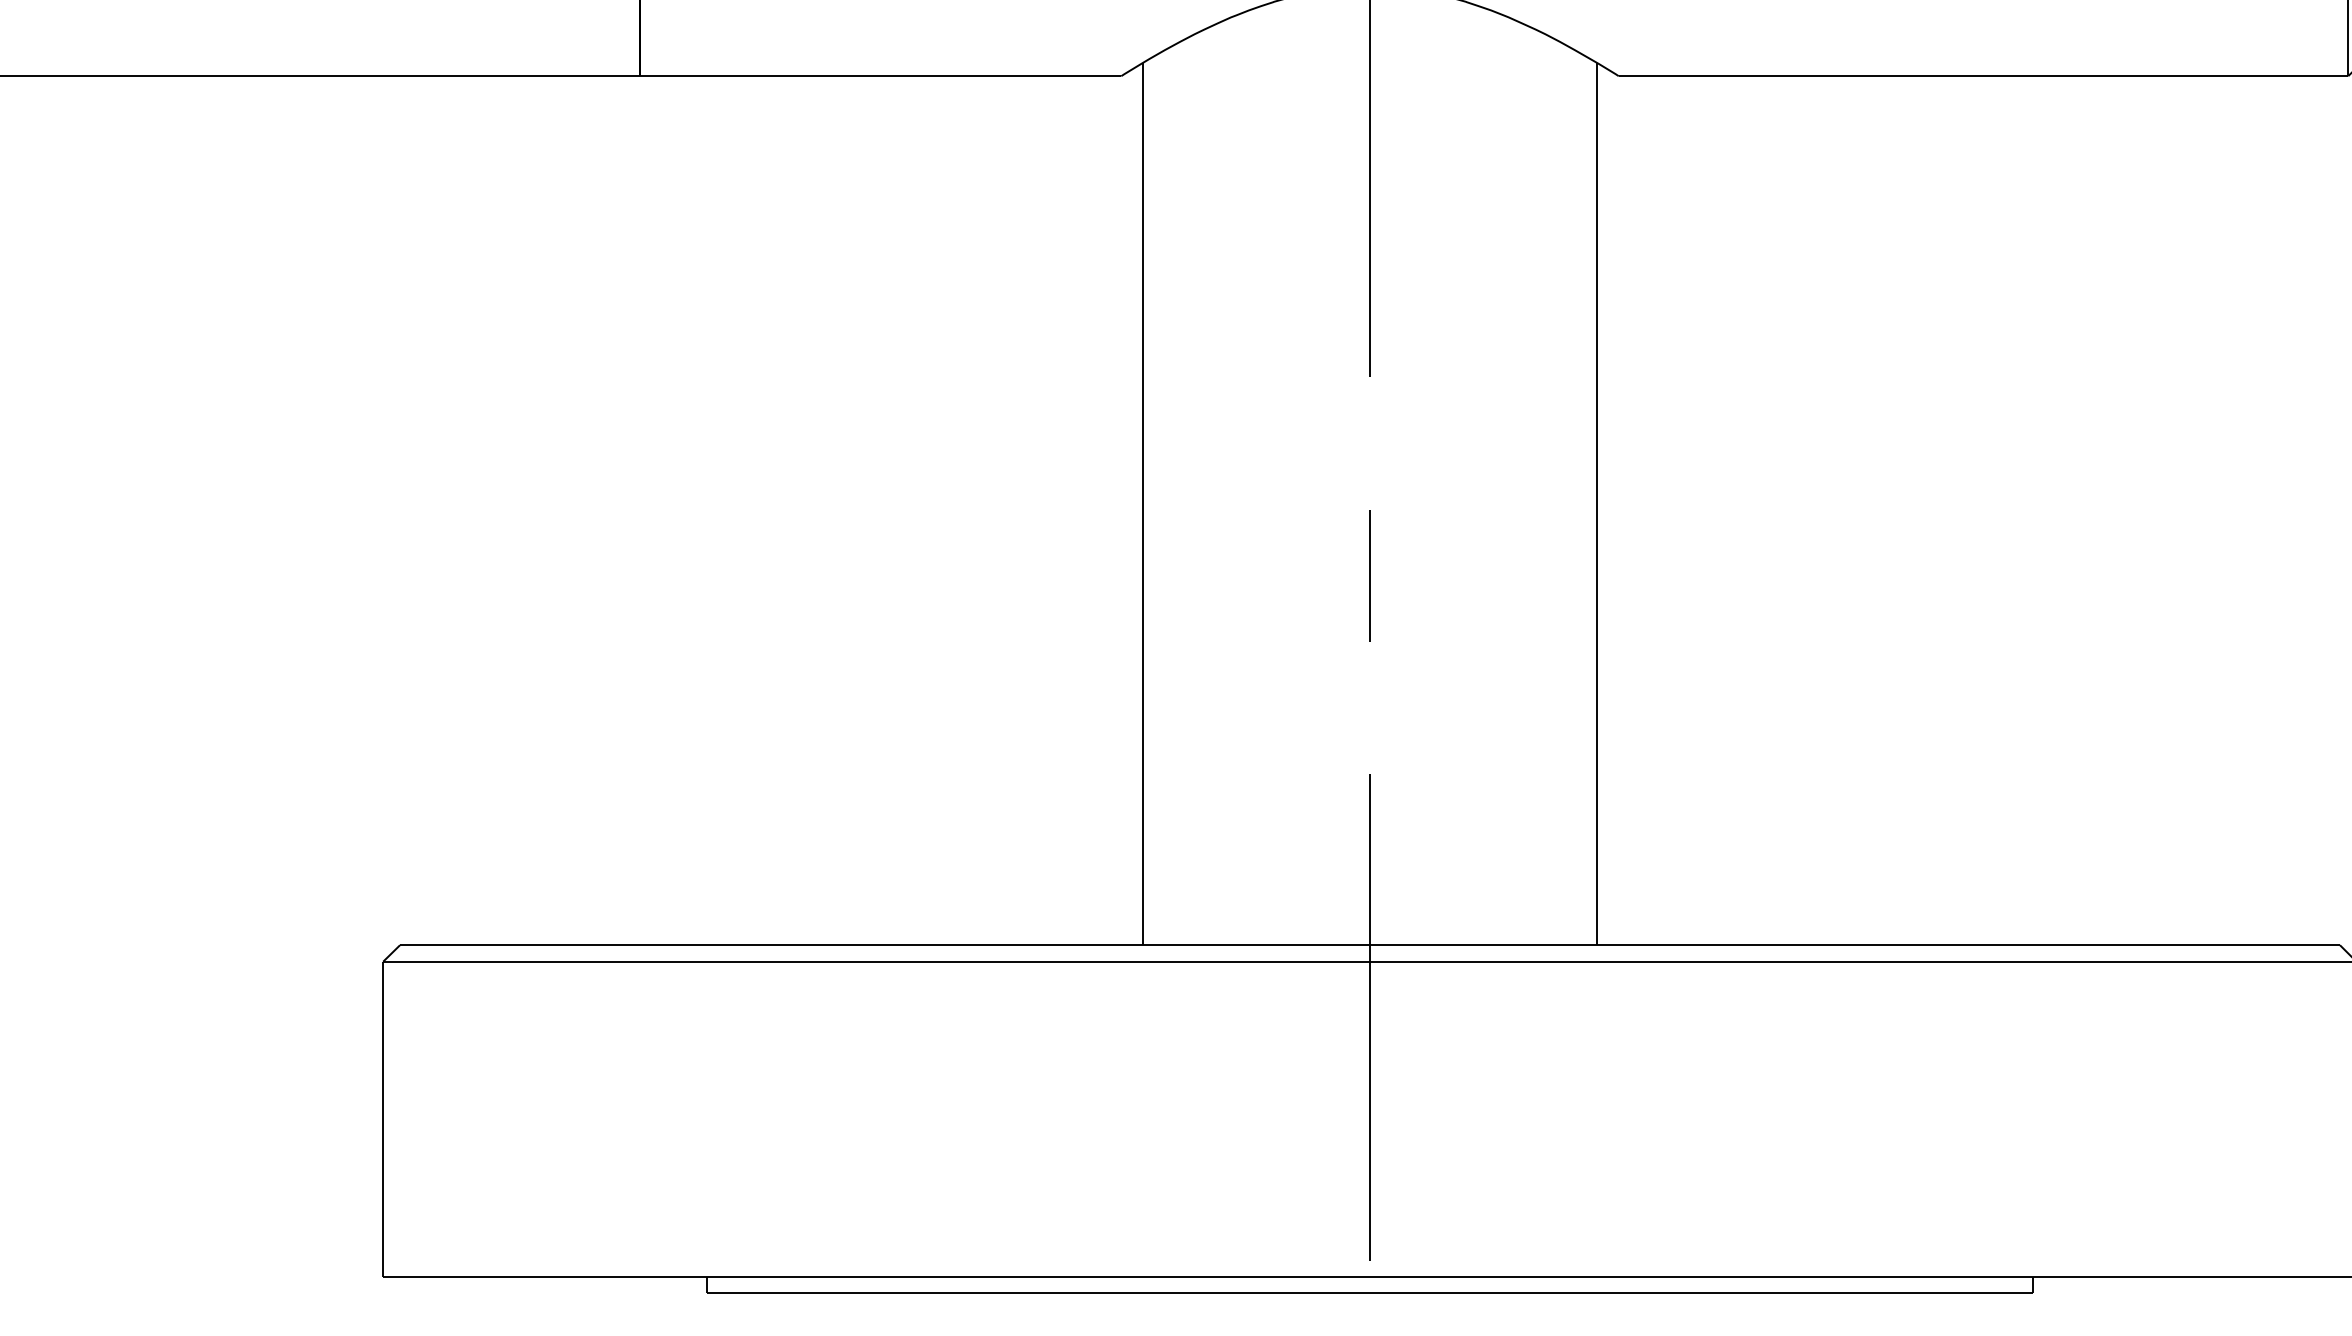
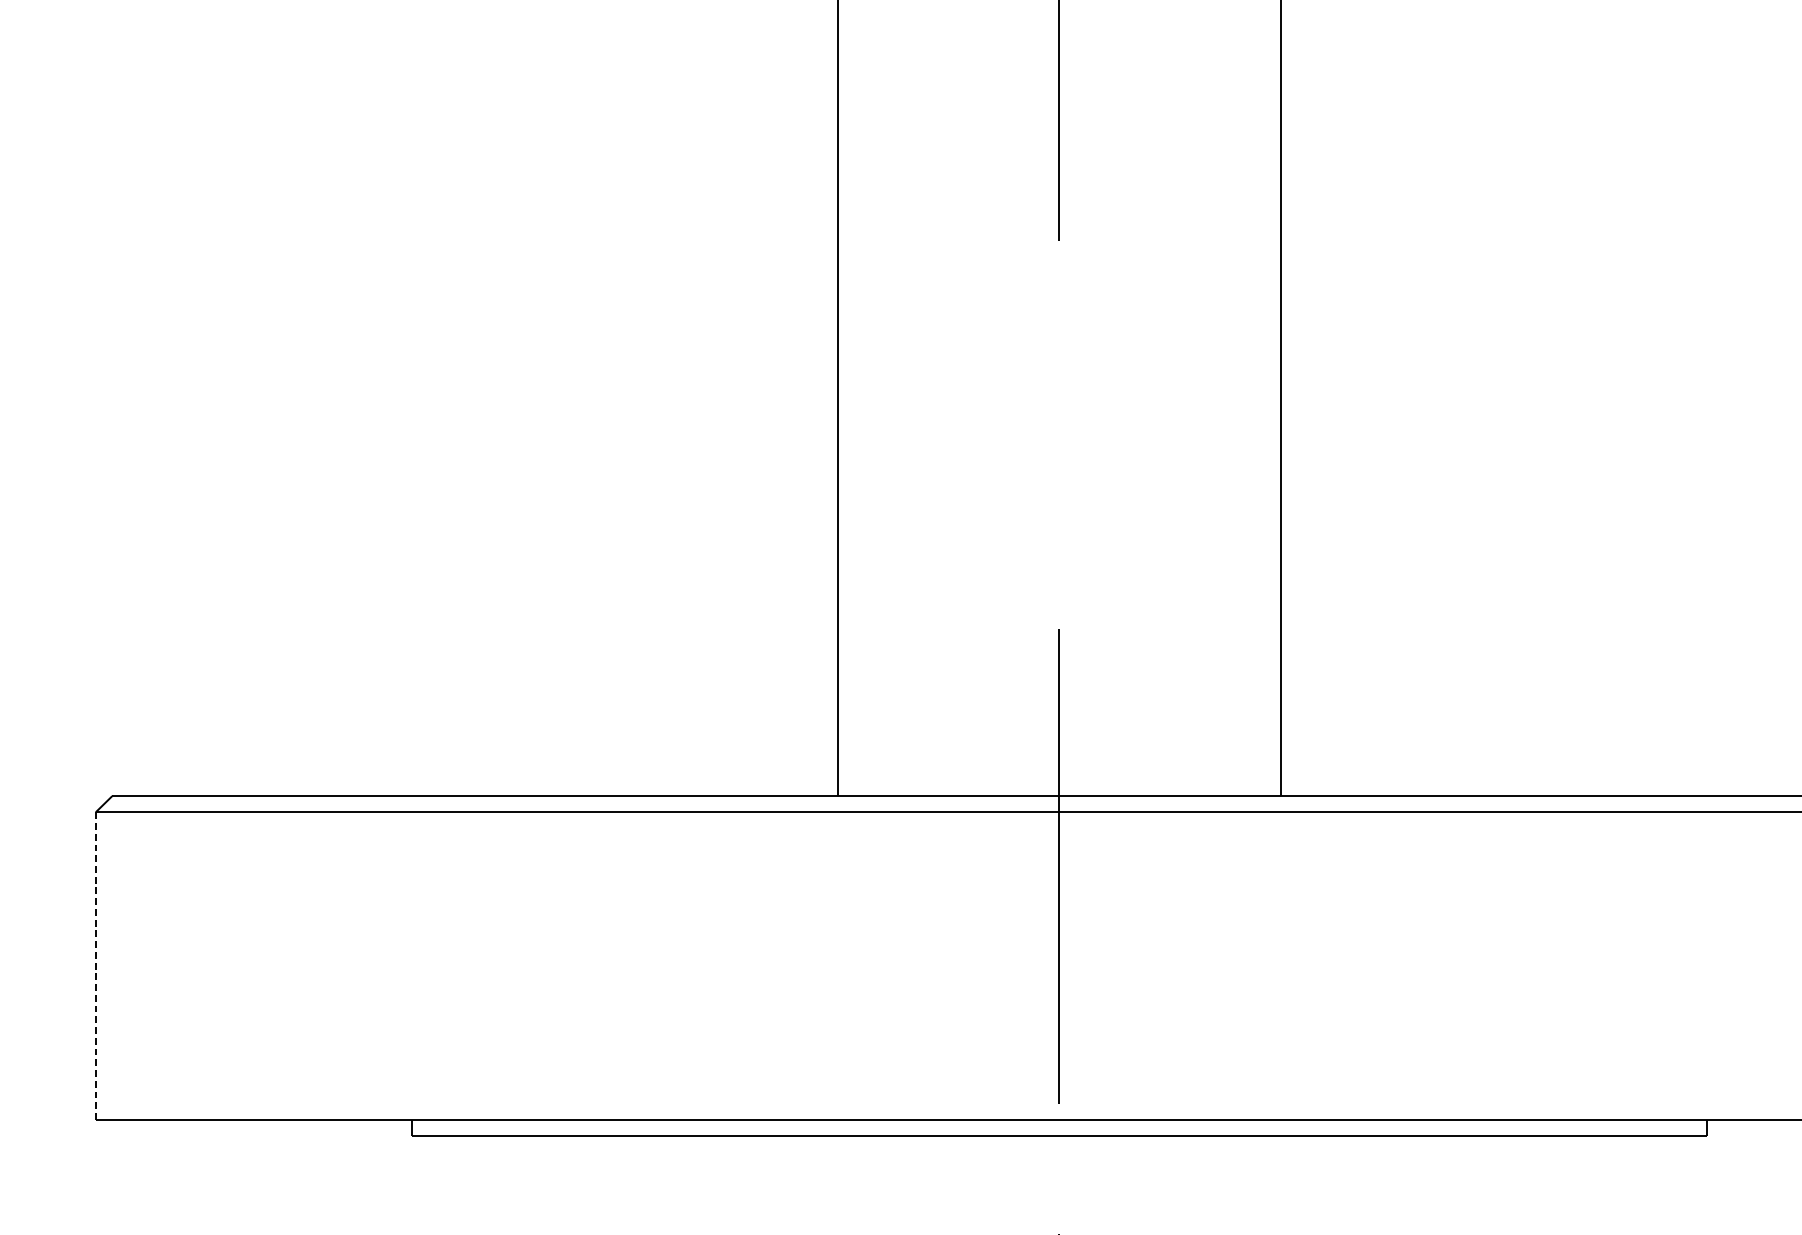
line: (1369, 575) -> (1059, 435), removed
line: (383, 1119) -> (96, 966), solid -> dashed

